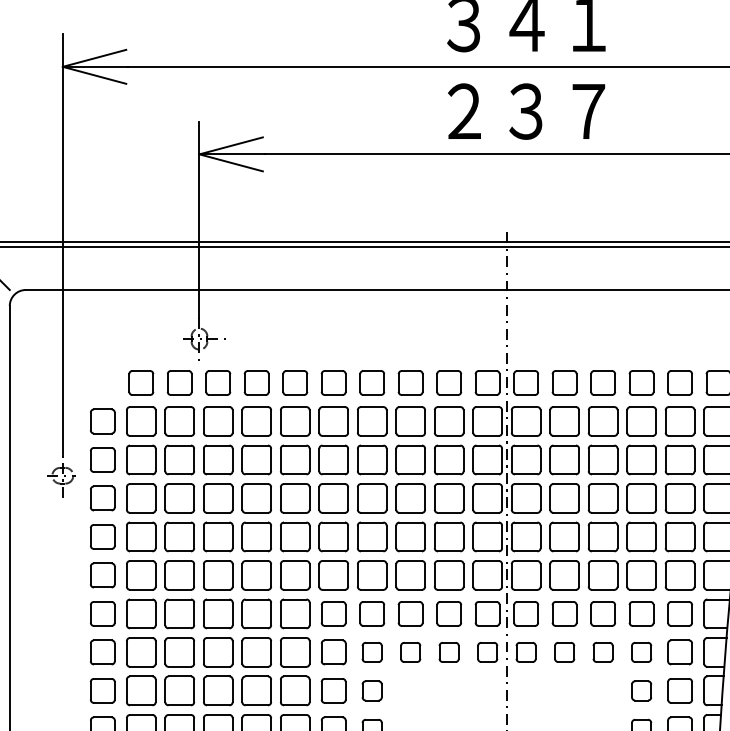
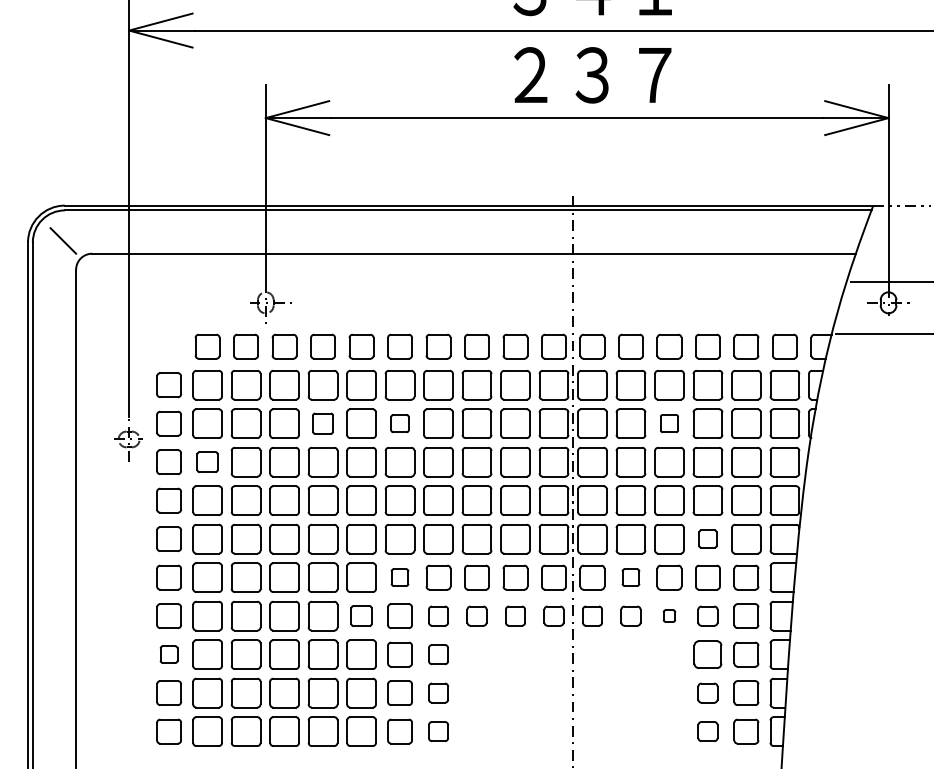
part: (256, 459) -> (322, 423), size x0.7
part: (333, 459) -> (399, 423), size x0.6
part: (603, 459) -> (669, 423), size x0.6
part: (141, 497) -> (207, 461), size x0.7
part: (641, 574) -> (707, 538), size x0.6
part: (333, 613) -> (399, 577), size x0.7
part: (564, 613) -> (630, 577), size x0.7
part: (295, 651) -> (361, 615), size x0.7
part: (603, 651) -> (669, 615), size x0.6
part: (102, 690) -> (168, 654), size x0.7
part: (641, 690) -> (707, 654), size x1.4

